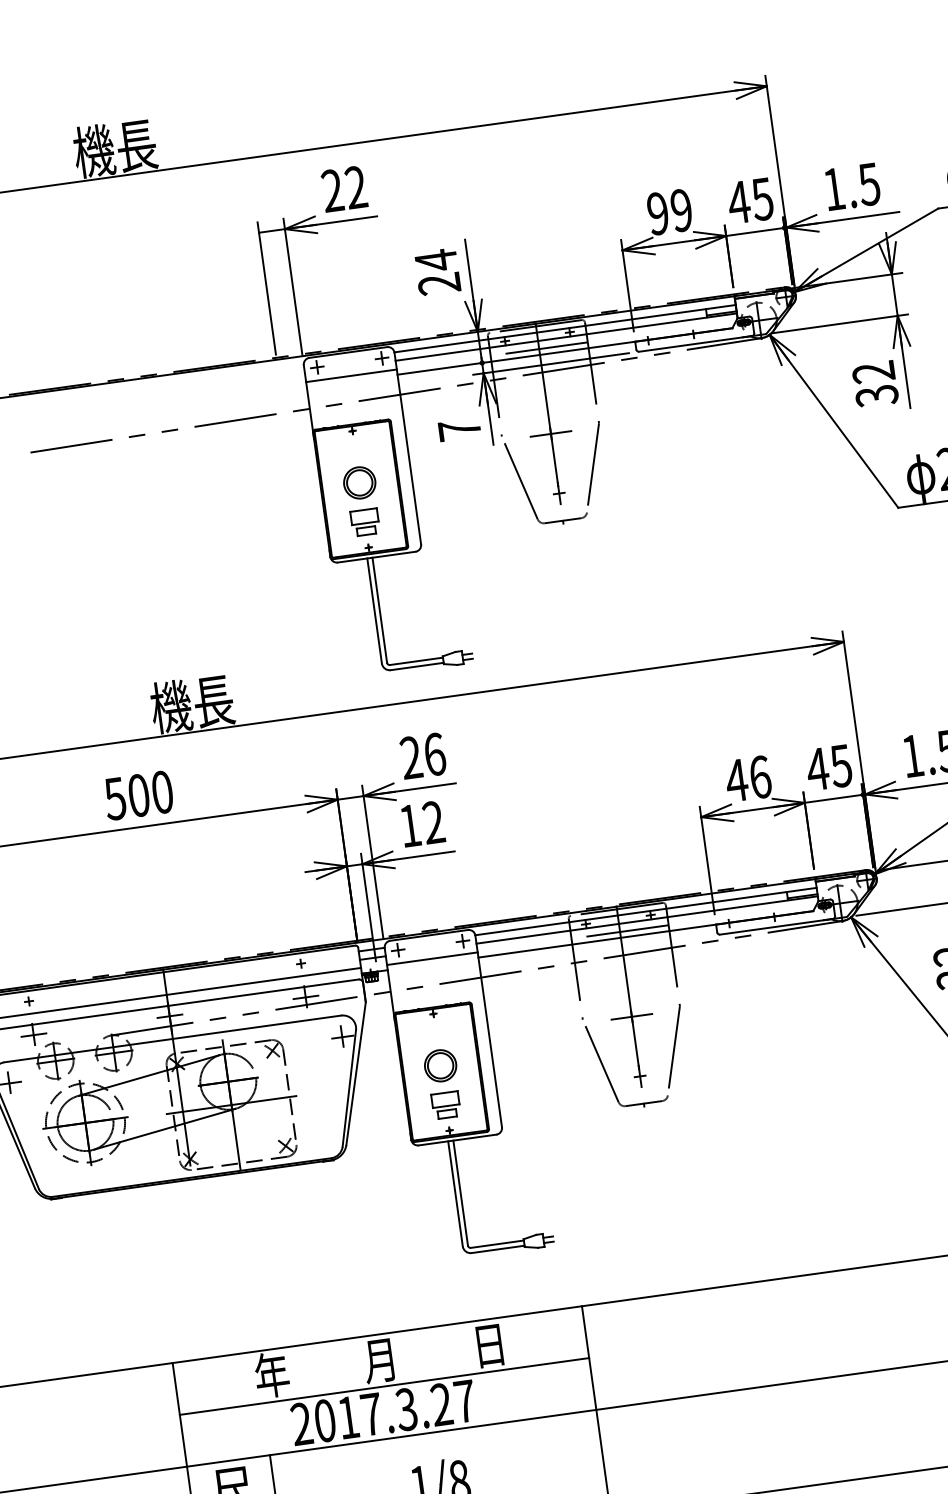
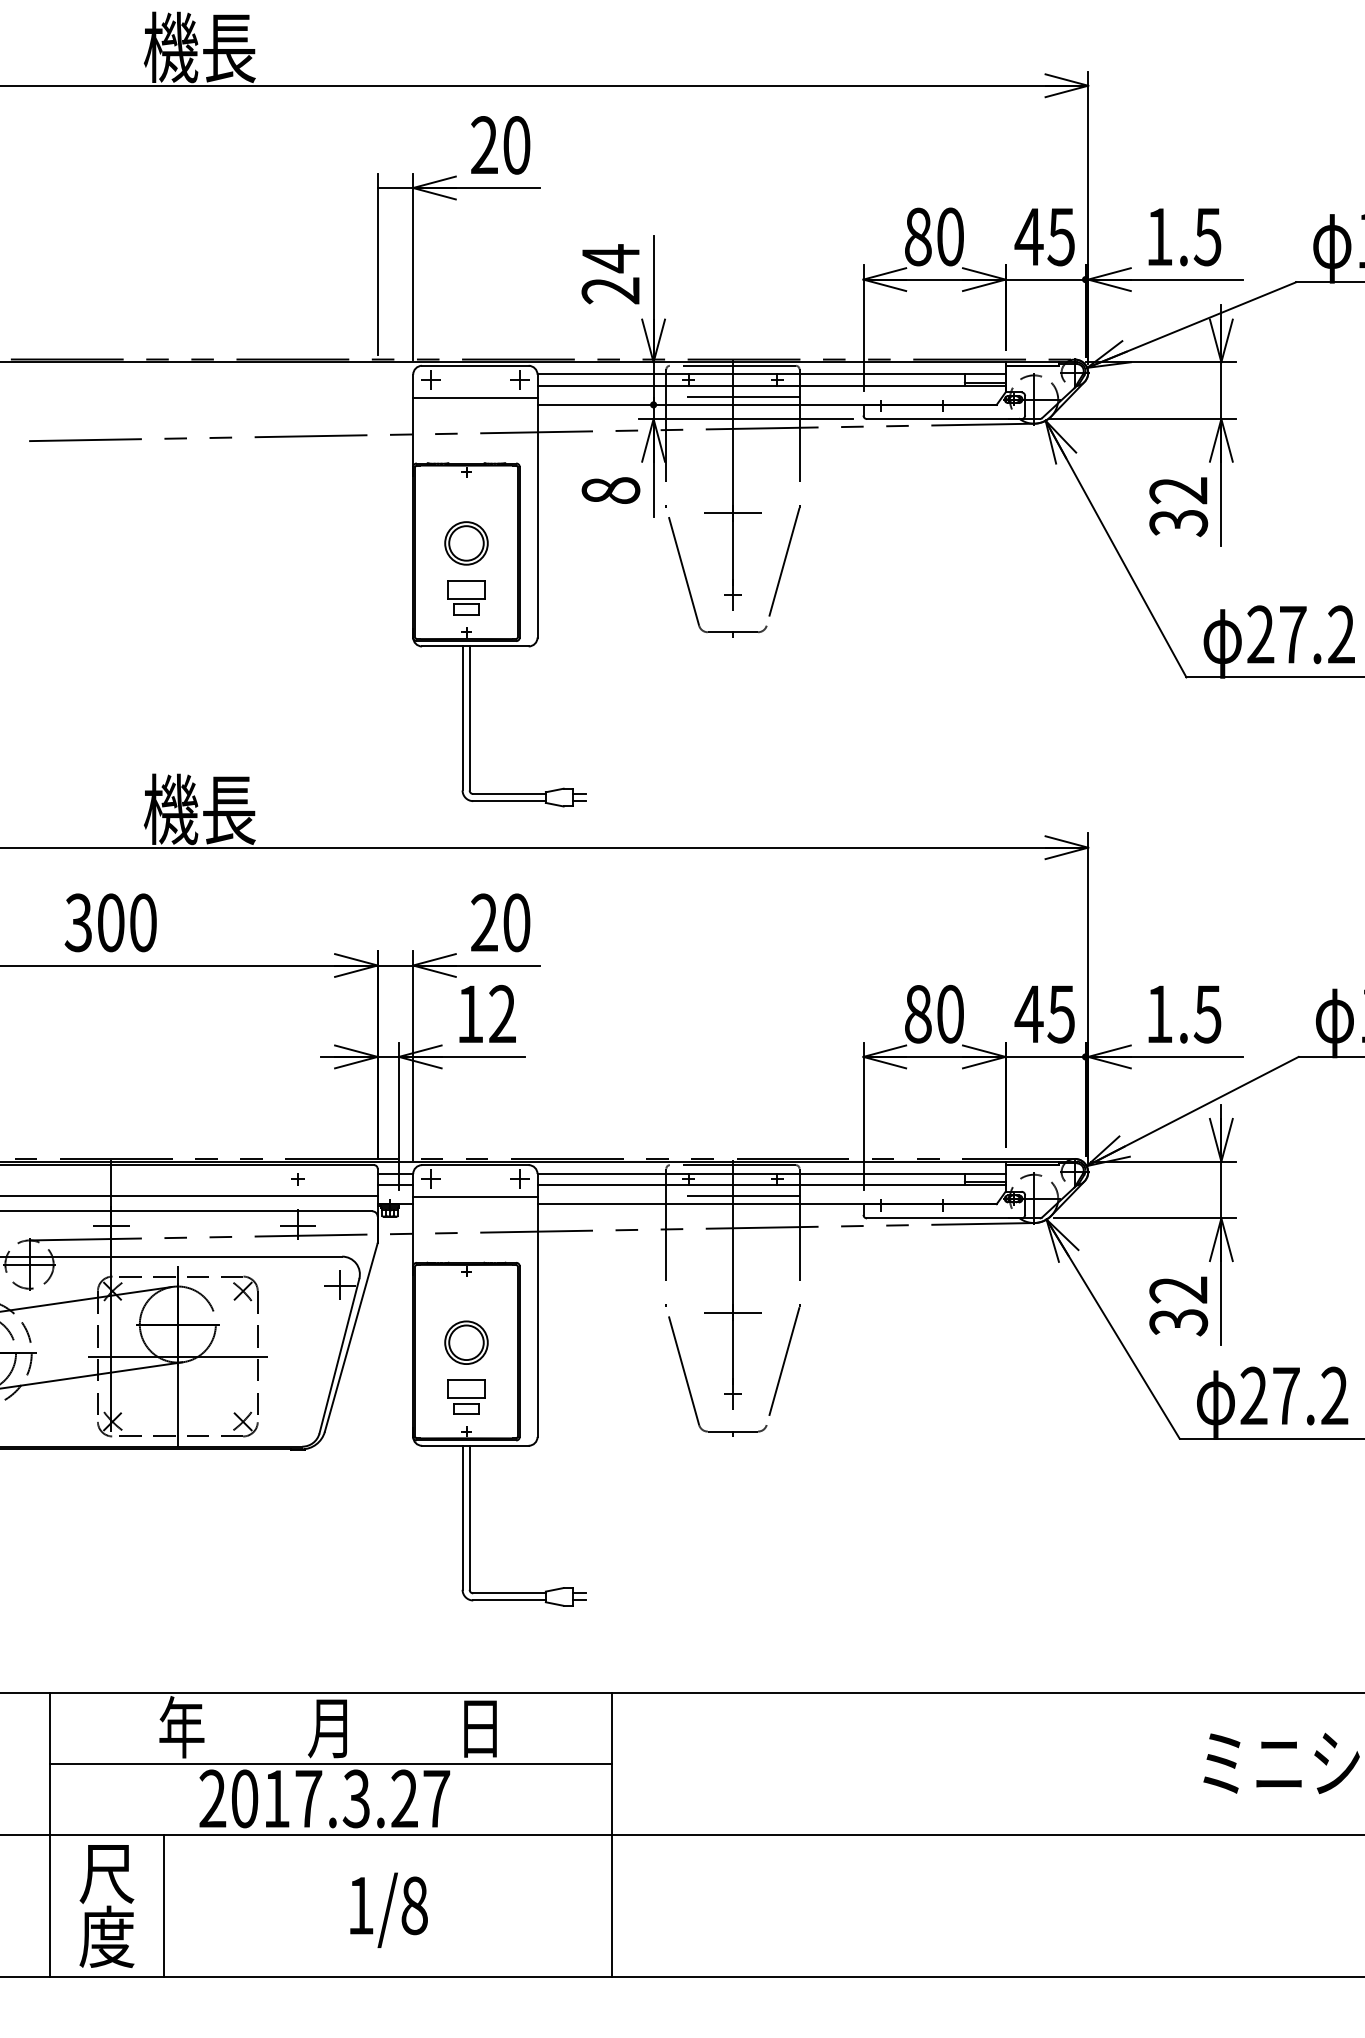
text: (355, 187) -> (516, 145), 22 -> 20
text: (669, 211) -> (933, 236), 99 -> 80
text: (459, 429) -> (610, 490), 7 -> 8
text: (434, 754) -> (516, 922), 26 -> 20
text: (747, 778) -> (933, 1013), 46 -> 80
text: (114, 798) -> (77, 922), 500 -> 300

